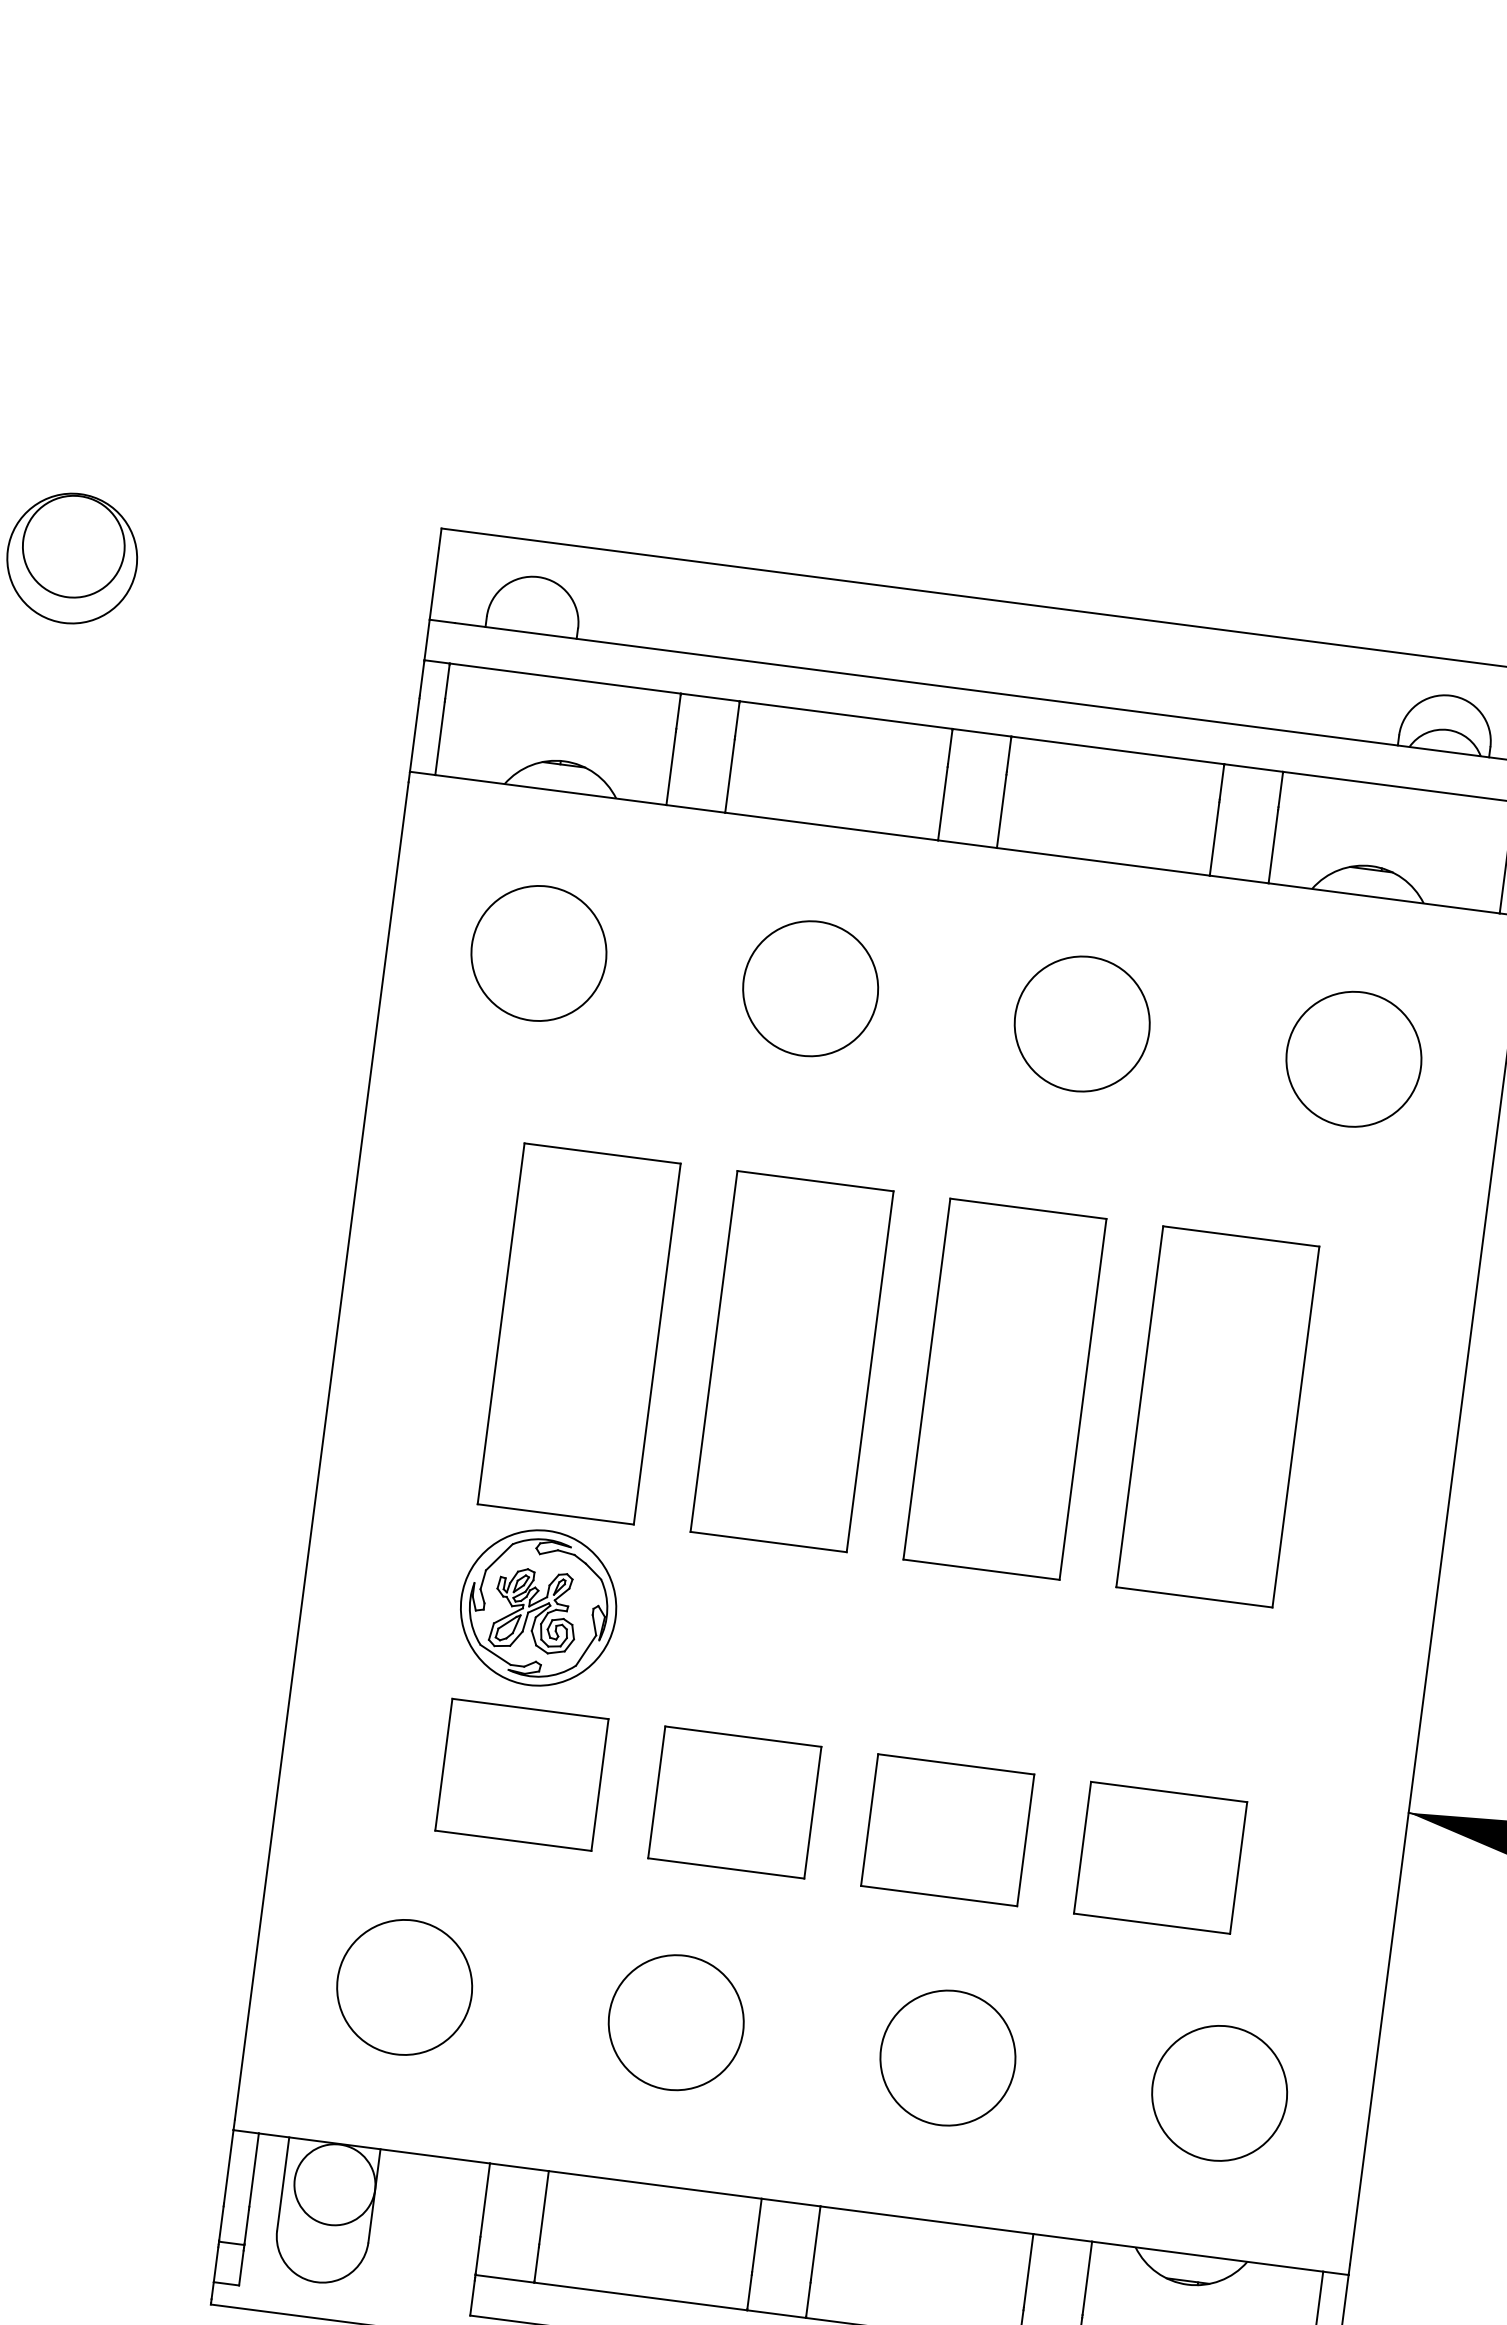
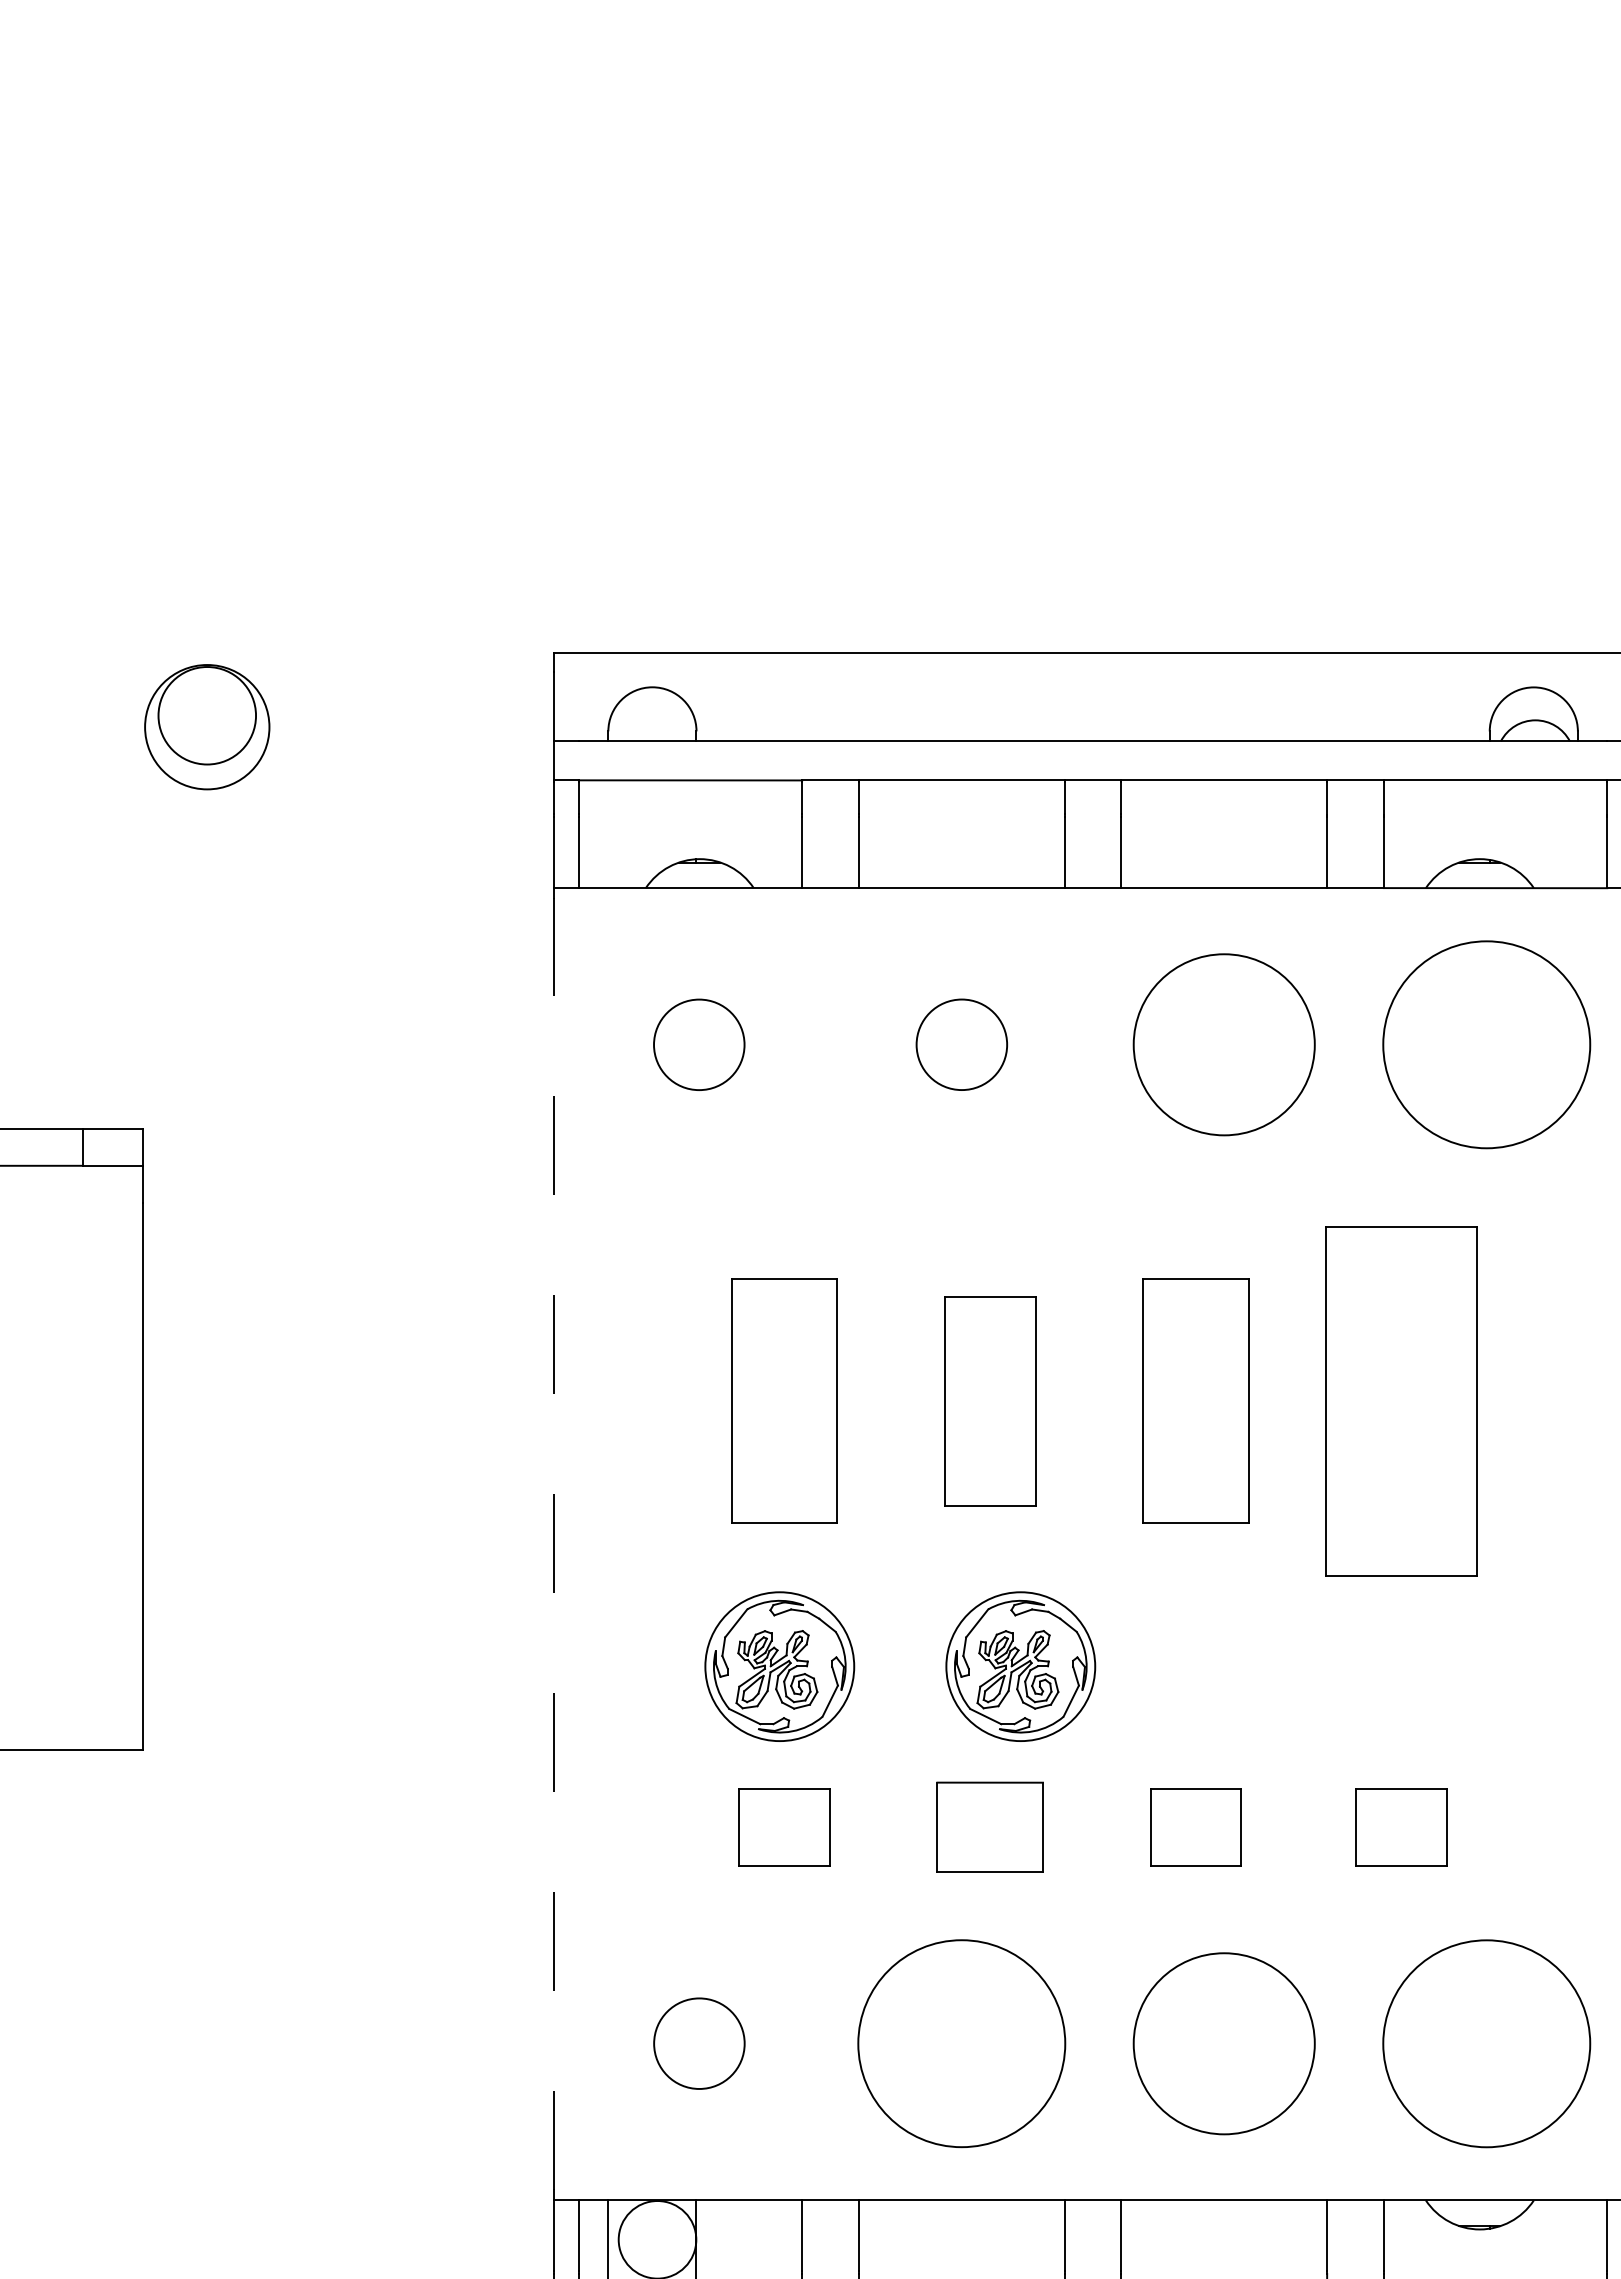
circle: (538, 953) -> (698, 1044), size x0.7
circle: (810, 988) -> (961, 1044), size x0.7
circle: (1081, 1023) -> (1223, 1044), size x1.4
circle: (1353, 1058) -> (1486, 1044), size x1.6
part: (579, 1334) -> (784, 1401), size x0.7
part: (792, 1361) -> (990, 1401), size x0.6
part: (1004, 1389) -> (1195, 1401), size x0.7
line: (321, 1450) -> (554, 1543), solid -> dashed
part: (787, 1640) -> (1020, 1666), added
part: (521, 1775) -> (784, 1827), size x0.6
part: (734, 1801) -> (989, 1826), size x0.7
part: (947, 1830) -> (1195, 1827), size x0.6
part: (1160, 1858) -> (1401, 1827), size x0.6
circle: (404, 1987) -> (699, 2043), size x0.7
circle: (675, 2022) -> (961, 2043), size x1.6
circle: (947, 2057) -> (1223, 2043), size x1.4
circle: (1219, 2093) -> (1486, 2043), size x1.6

